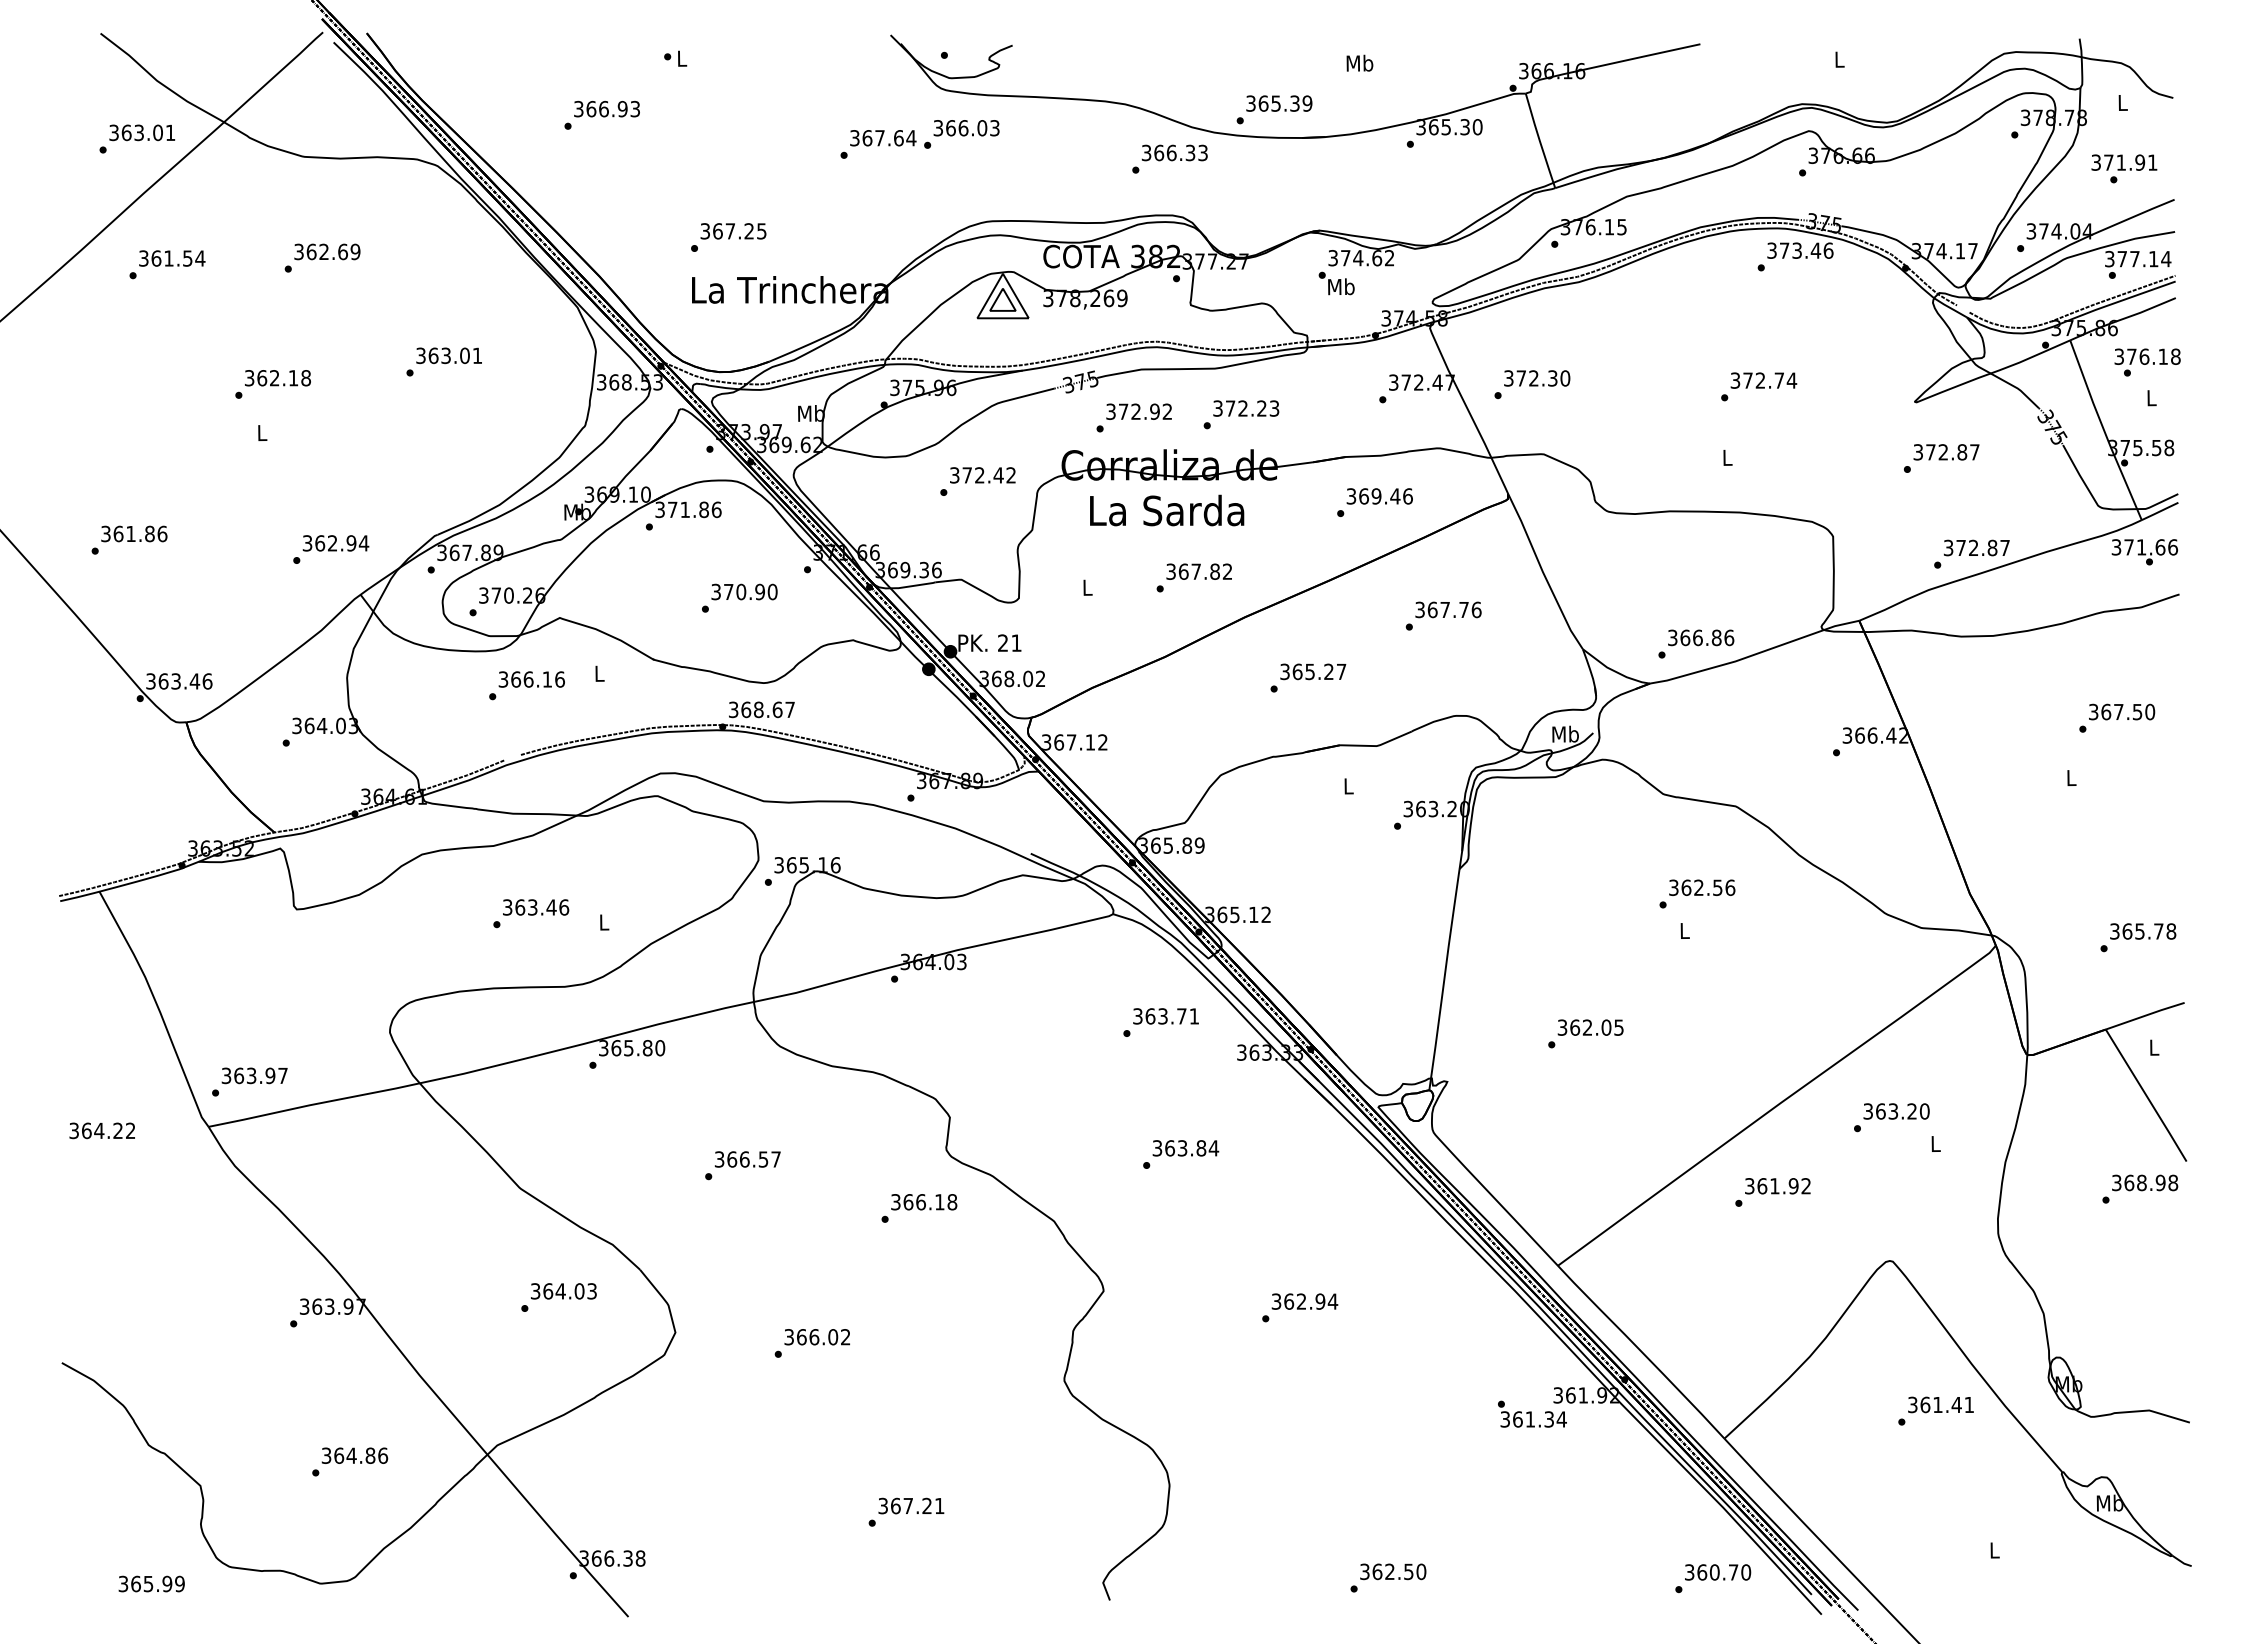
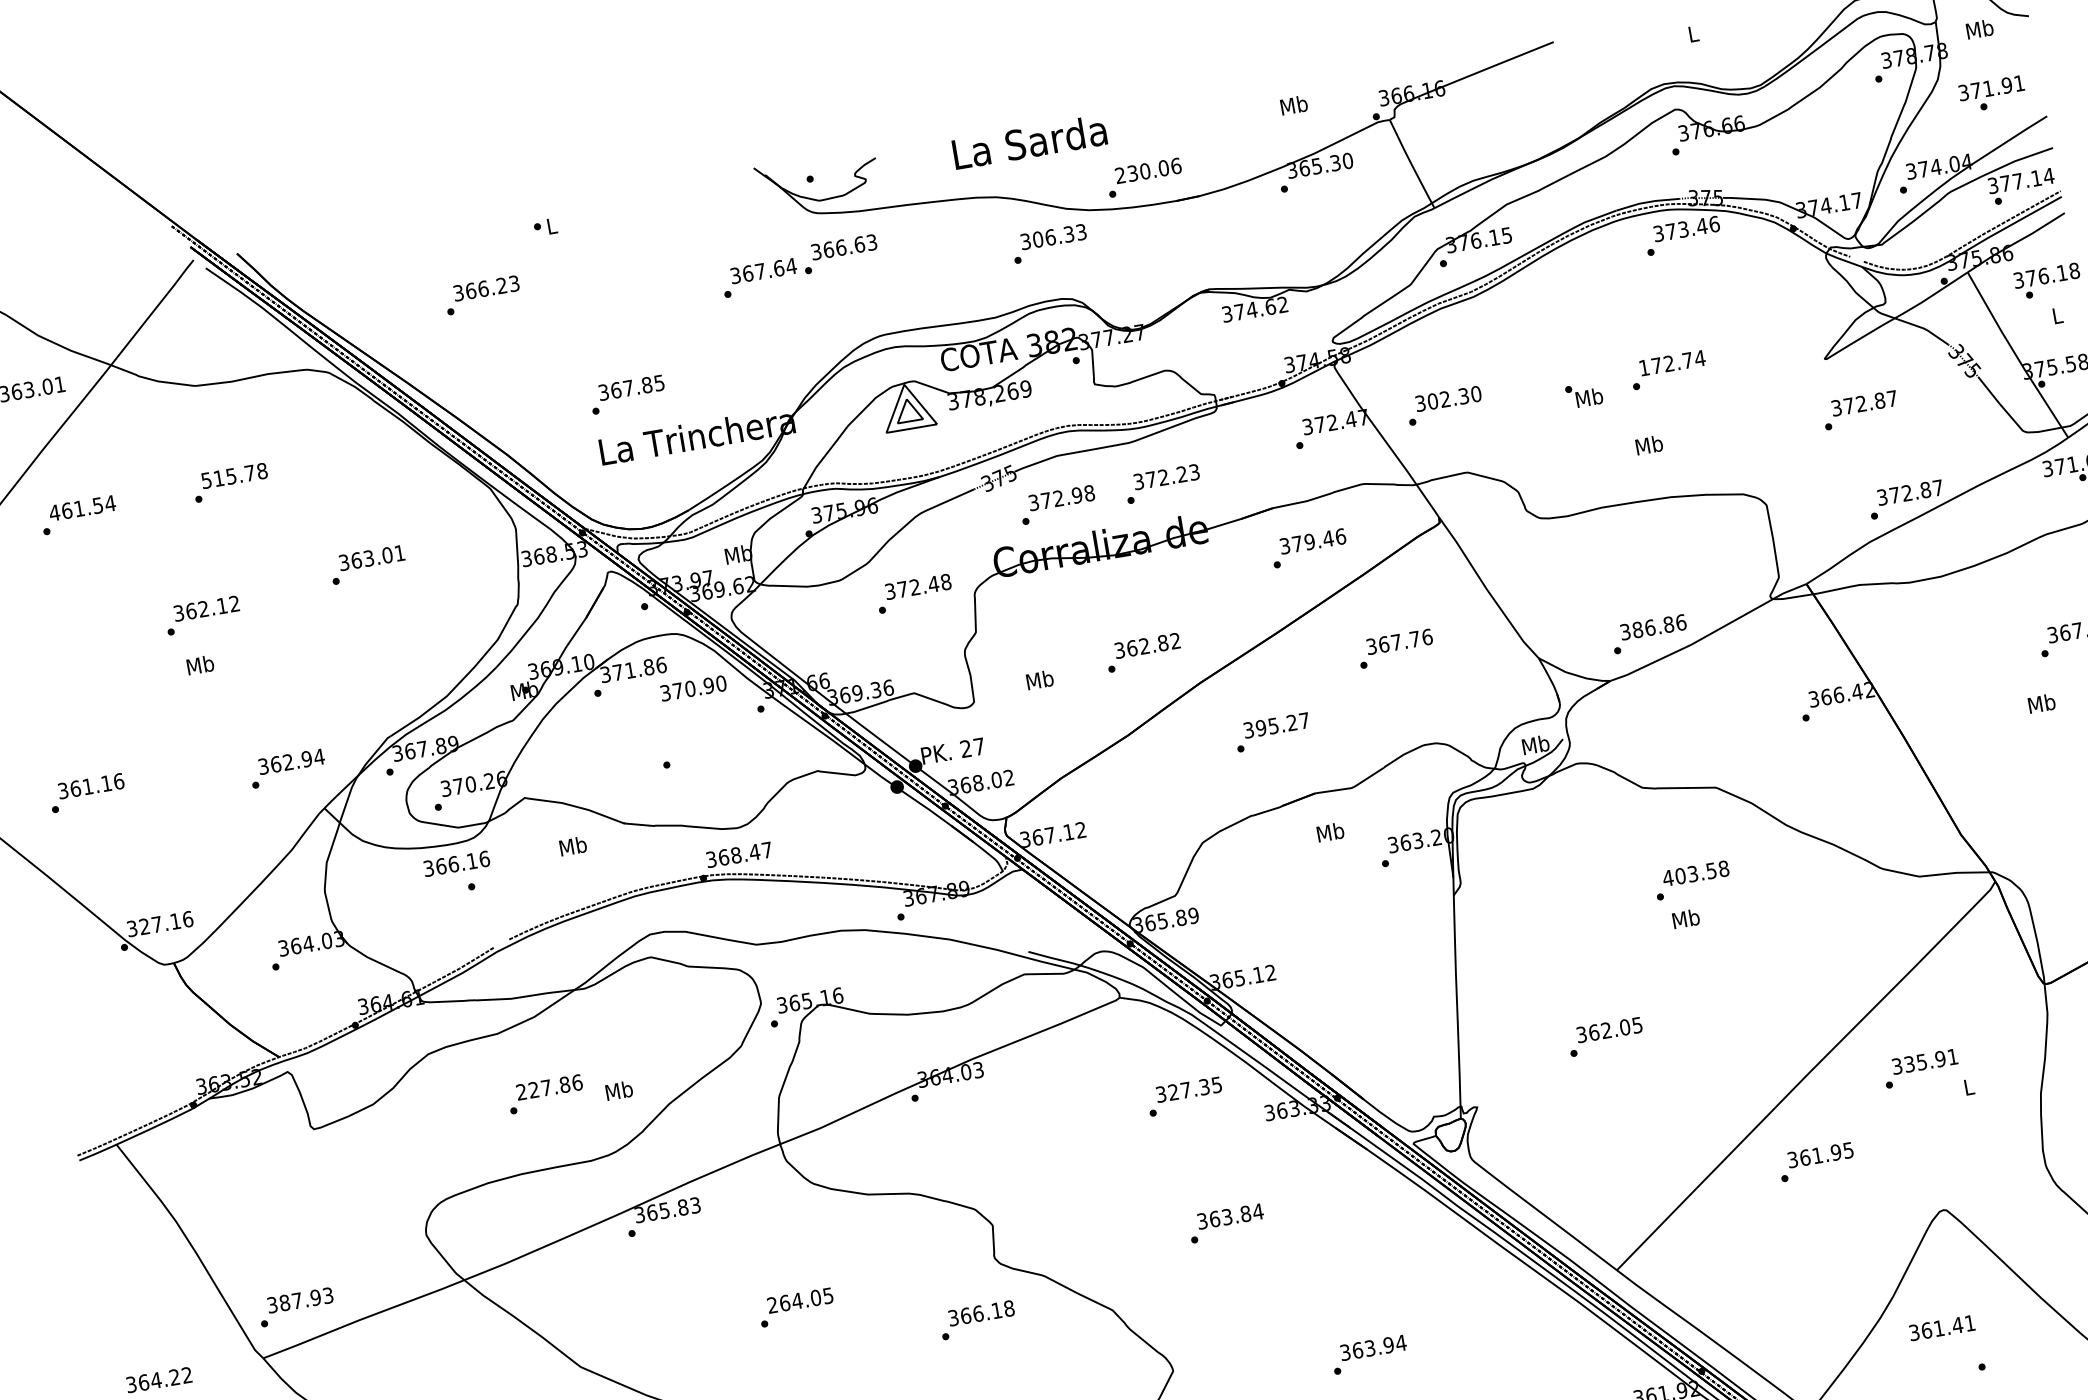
text: (1359, 62) -> (1293, 104), moved
text: (2122, 102) -> (1979, 29), L -> Mb
text: (1279, 103) -> (1148, 170), 365.39 -> 230.06
text: (622, 109) -> (501, 286), 366.93 -> 366.23
text: (982, 127) -> (859, 243), 366.03 -> 366.63
text: (1159, 152) -> (1038, 239), 366.33 -> 306.33
text: (749, 231) -> (647, 385), 367.25 -> 367.85
text: (327, 251) -> (234, 475), 362.69 -> 515.78
text: (143, 258) -> (54, 512), 361.54 -> 461.54
text: (1336, 283) -> (1584, 395), moved
text: (305, 378) -> (234, 604), 362.18 -> 362.12
text: (1521, 378) -> (1433, 401), 372.30 -> 302.30
text: (1735, 380) -> (1644, 367), 372.74 -> 172.74
text: (1167, 411) -> (1089, 493), 372.92 -> 372.98
text: (262, 432) -> (200, 664), L -> Mb
text: (1727, 457) -> (1649, 445), L -> Mb
text: (1011, 475) -> (946, 582), 372.42 -> 372.48
text: (1364, 496) -> (1297, 544), 369.46 -> 379.46
text: (1167, 510) -> (1030, 142), moved
text: (149, 533) -> (106, 783), 361.86 -> 361.16
text: (1195, 571) -> (1143, 646), 367.82 -> 362.82
text: (1087, 587) -> (1039, 679), L -> Mb
text: (744, 591) -> (693, 687), moved
text: (1685, 637) -> (1637, 629), 366.86 -> 386.86
text: (1016, 642) -> (979, 746), 21 -> 27
text: (1297, 671) -> (1261, 727), 365.27 -> 395.27
text: (599, 673) -> (573, 846), L -> Mb
text: (531, 679) -> (456, 863), moved
text: (179, 681) -> (160, 924), 363.46 -> 327.16
text: (777, 709) -> (754, 851), 368.67 -> 368.47
text: (2071, 777) -> (2041, 703), L -> Mb
text: (1348, 785) -> (1330, 831), L -> Mb
text: (1701, 887) -> (1695, 873), 362.56 -> 403.58
text: (529, 907) -> (543, 1088), 363.46 -> 227.86
text: (604, 921) -> (619, 1089), L -> Mb
text: (1684, 930) -> (1685, 918), L -> Mb
text: (1171, 1016) -> (1194, 1088), 363.71 -> 327.35
text: (660, 1048) -> (695, 1205), 365.80 -> 365.83
text: (260, 1075) -> (305, 1299), 363.97 -> 387.93
text: (1902, 1111) -> (1930, 1060), 363.20 -> 335.91
text: (747, 1159) -> (800, 1300), 366.57 -> 264.05
text: (1805, 1186) -> (1847, 1150), 361.92 -> 361.95
text: (1301, 1301) -> (1370, 1348), 362.94 -> 363.94
text: (1940, 1404) -> (1941, 1327), moved

